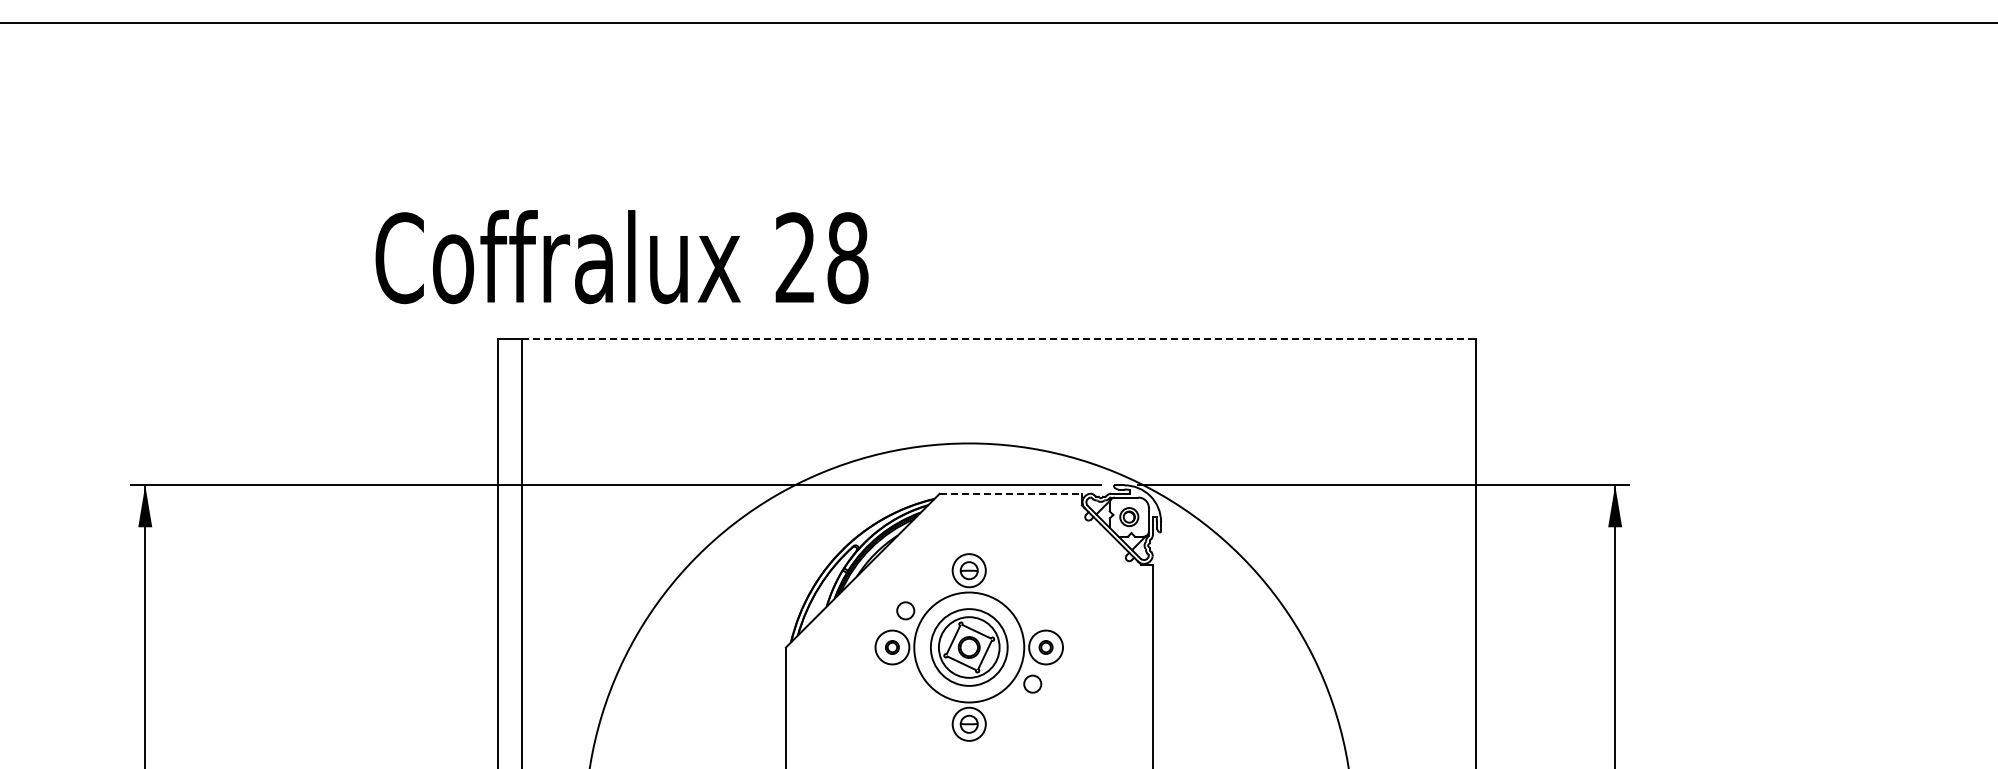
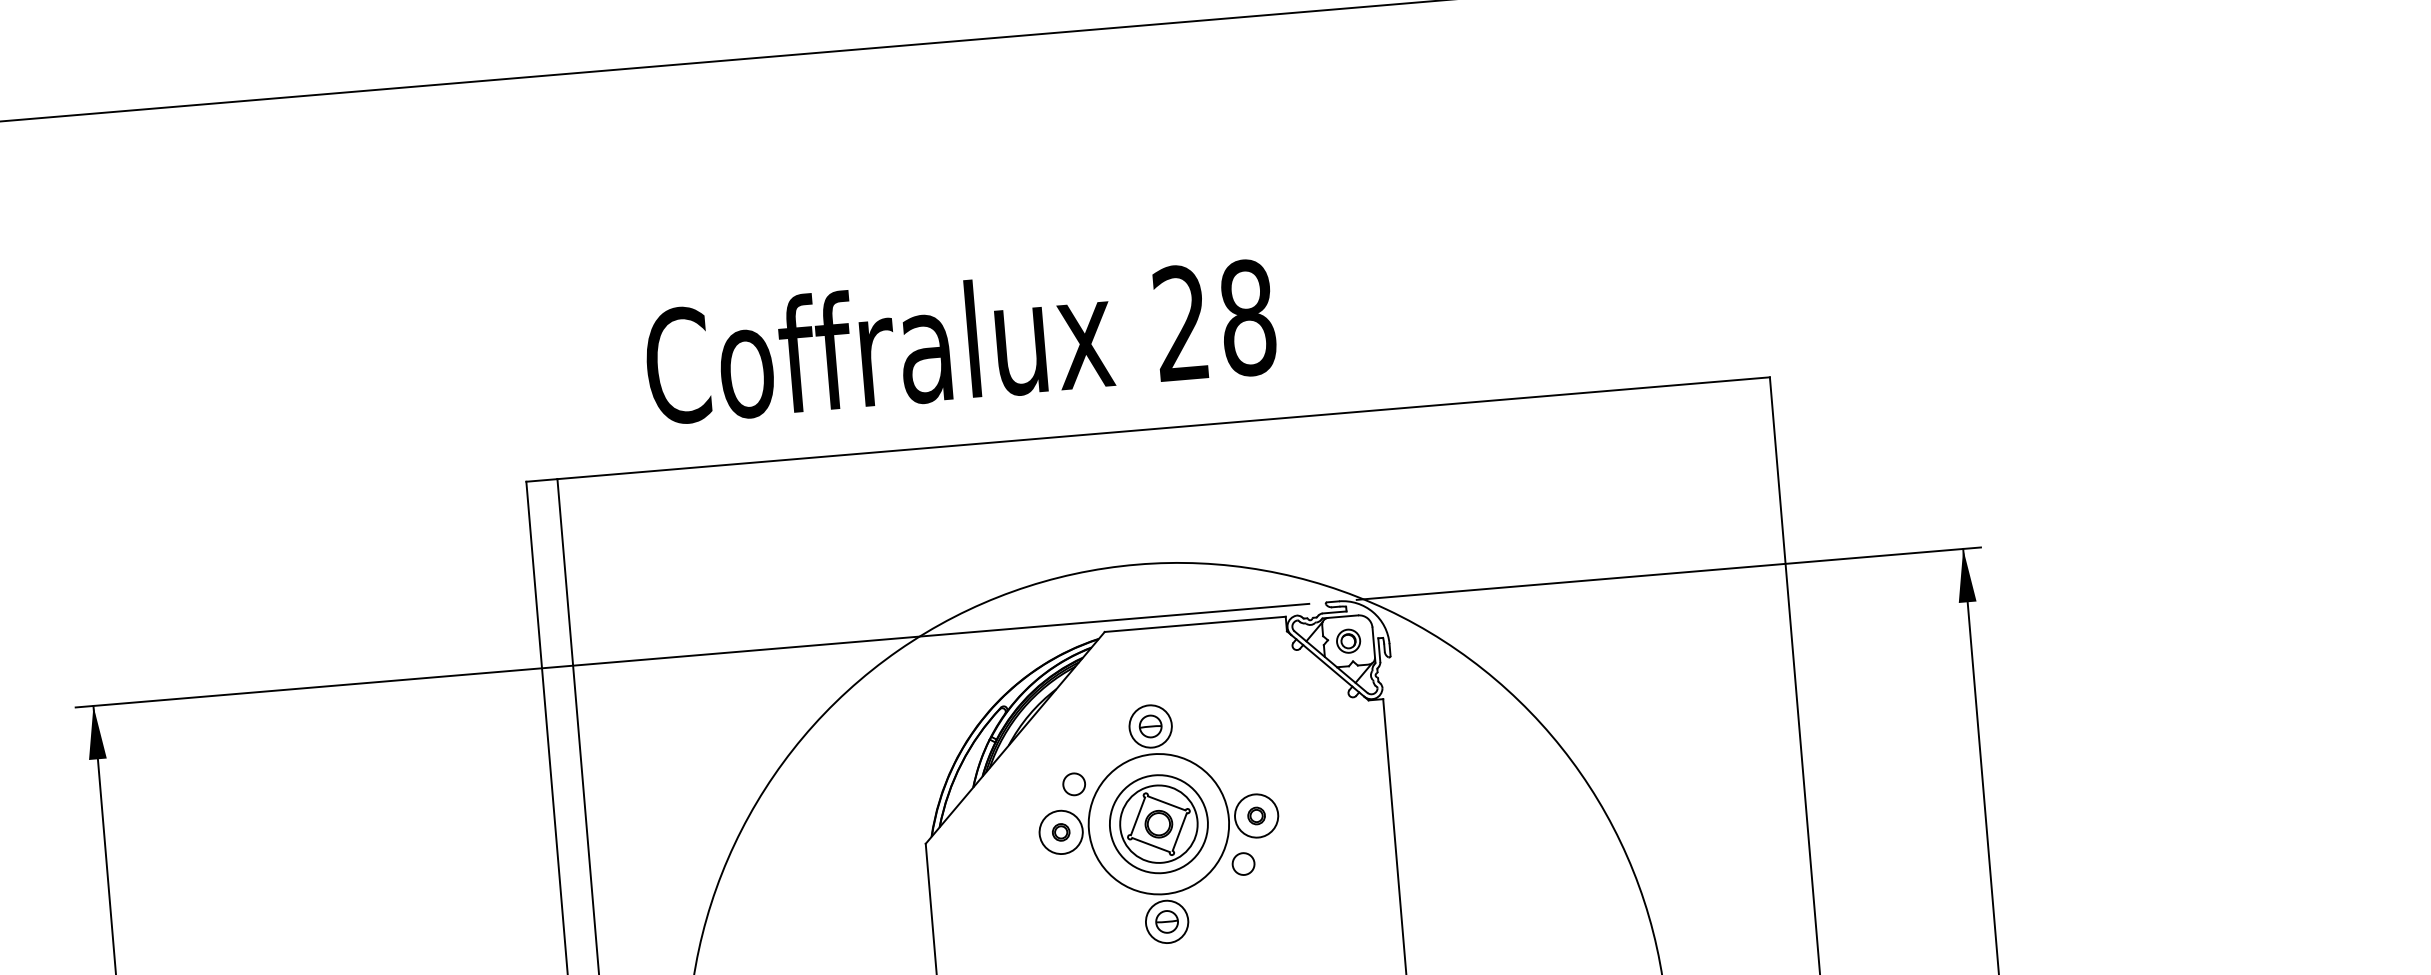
text: (621, 257) -> (959, 341), moved
line: (998, 338) -> (1163, 428), dashed -> solid
line: (1011, 493) -> (1196, 623), dashed -> solid

